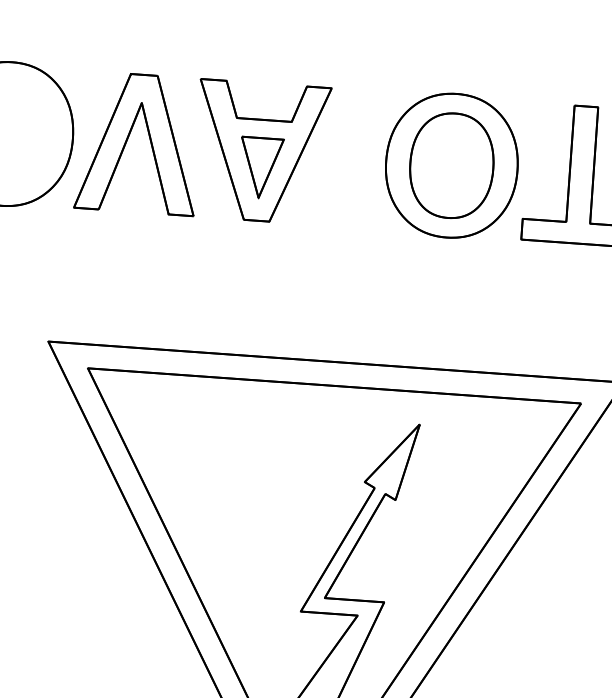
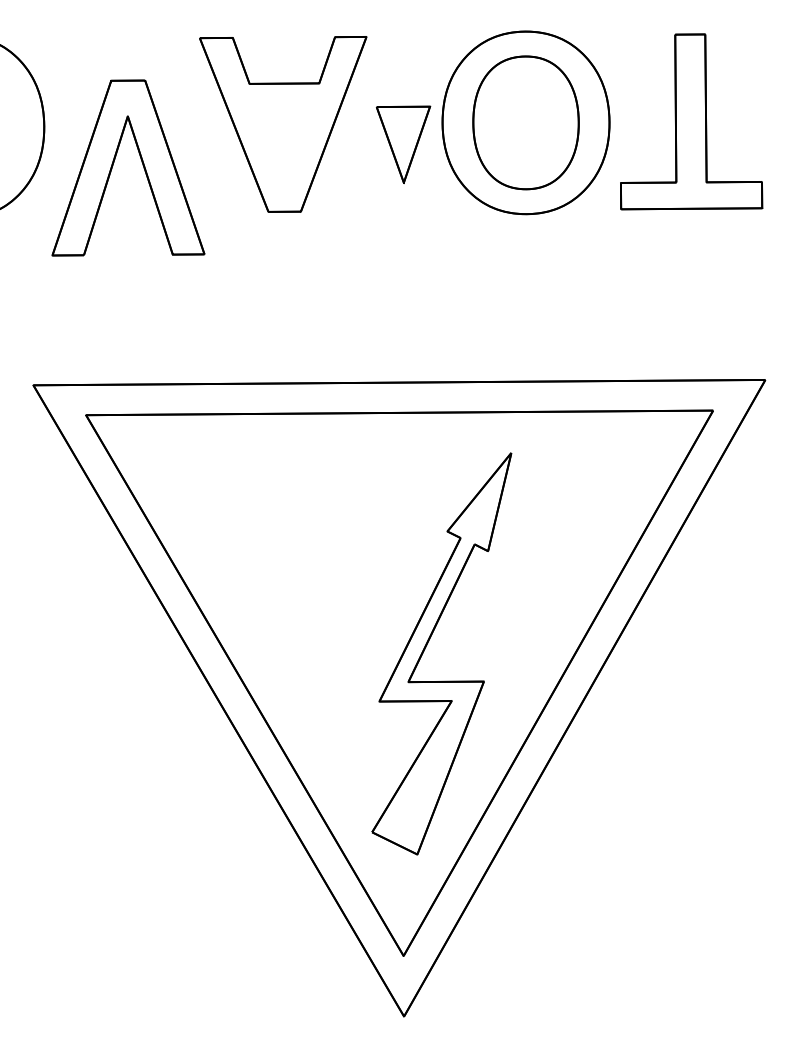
part: (149, 140) -> (141, 162), moved
part: (260, 167) -> (403, 144), moved

